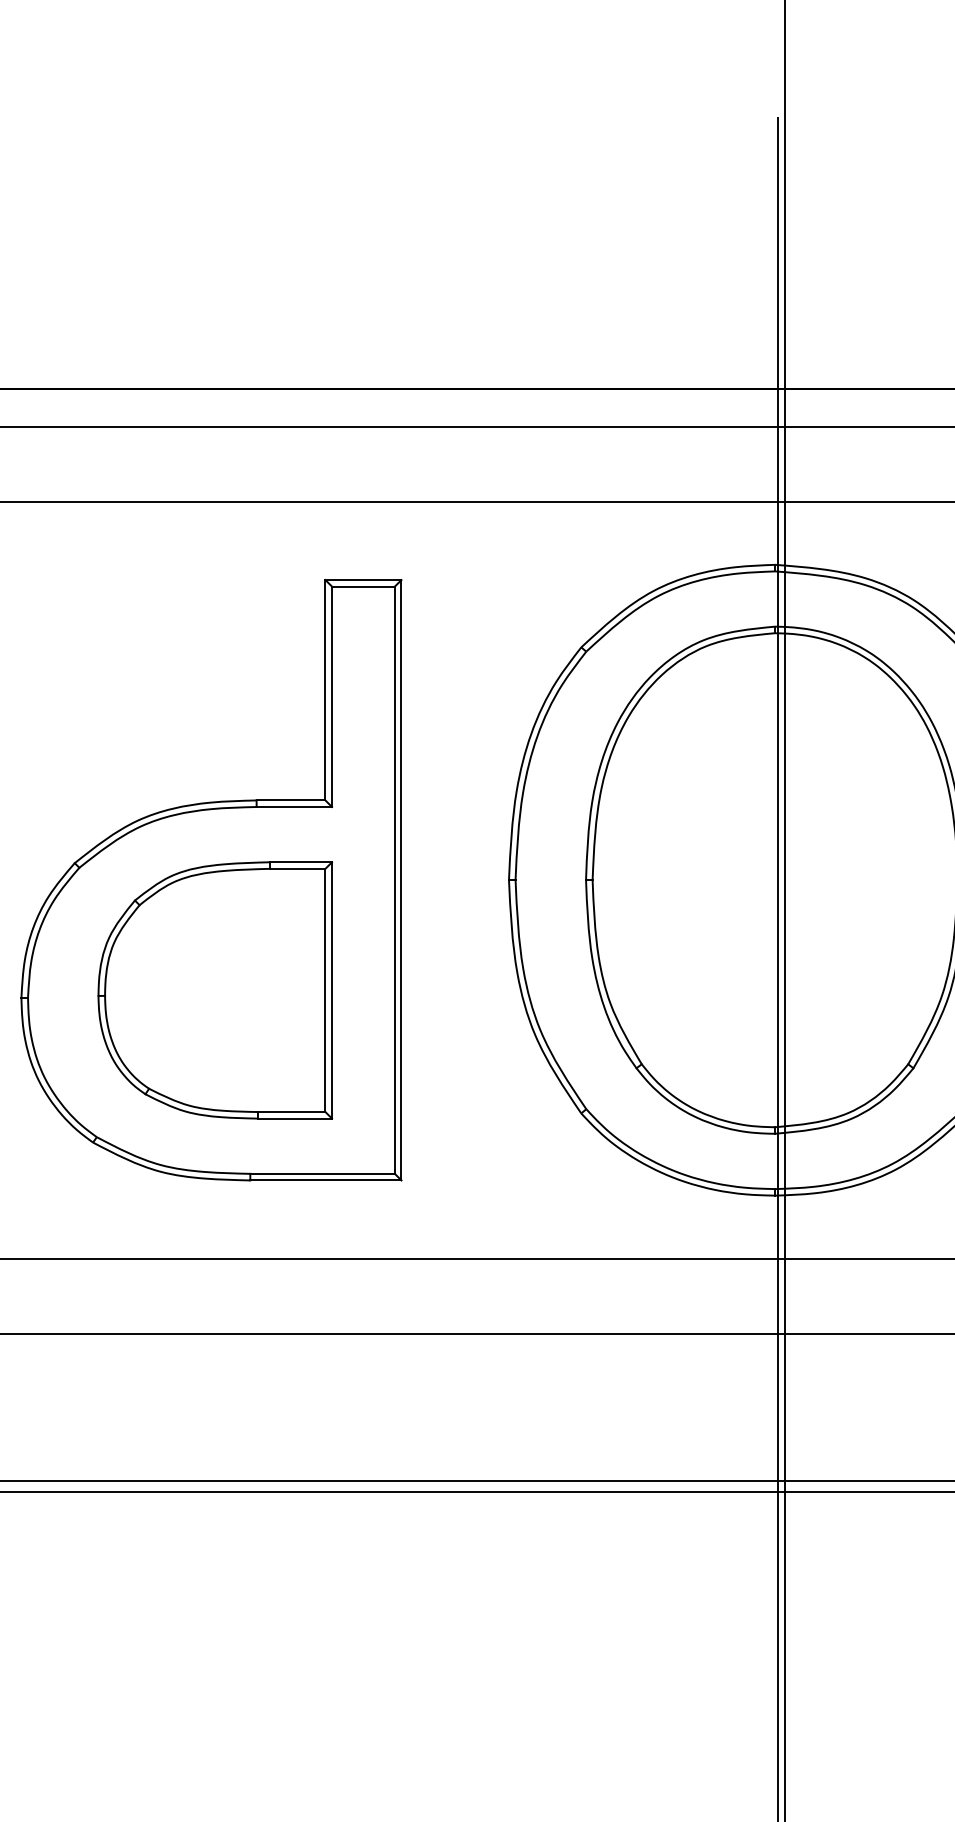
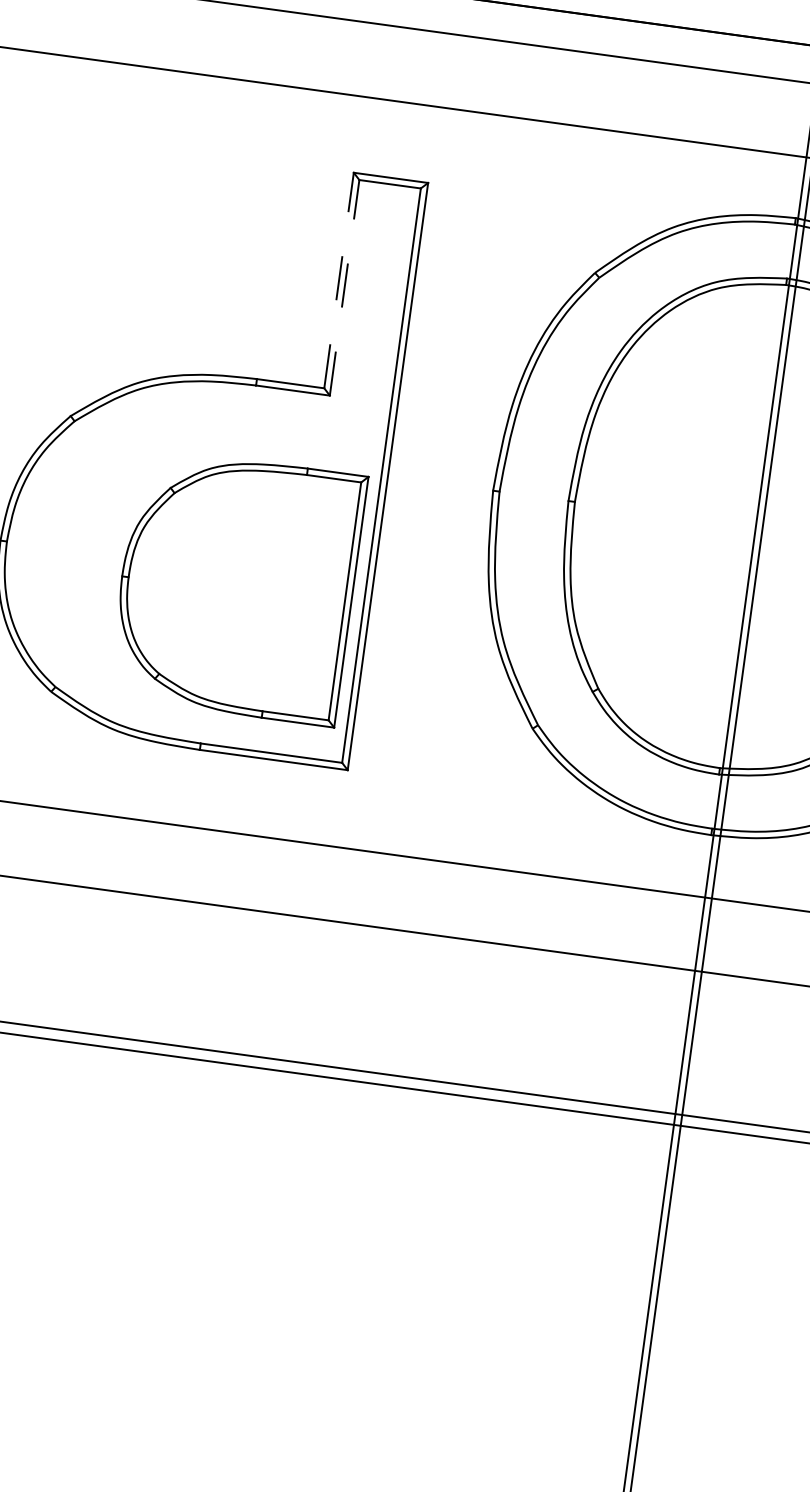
line: (325, 689) -> (339, 279), solid -> dashed
line: (332, 696) -> (345, 287), solid -> dashed
part: (215, 990) -> (237, 586), moved

